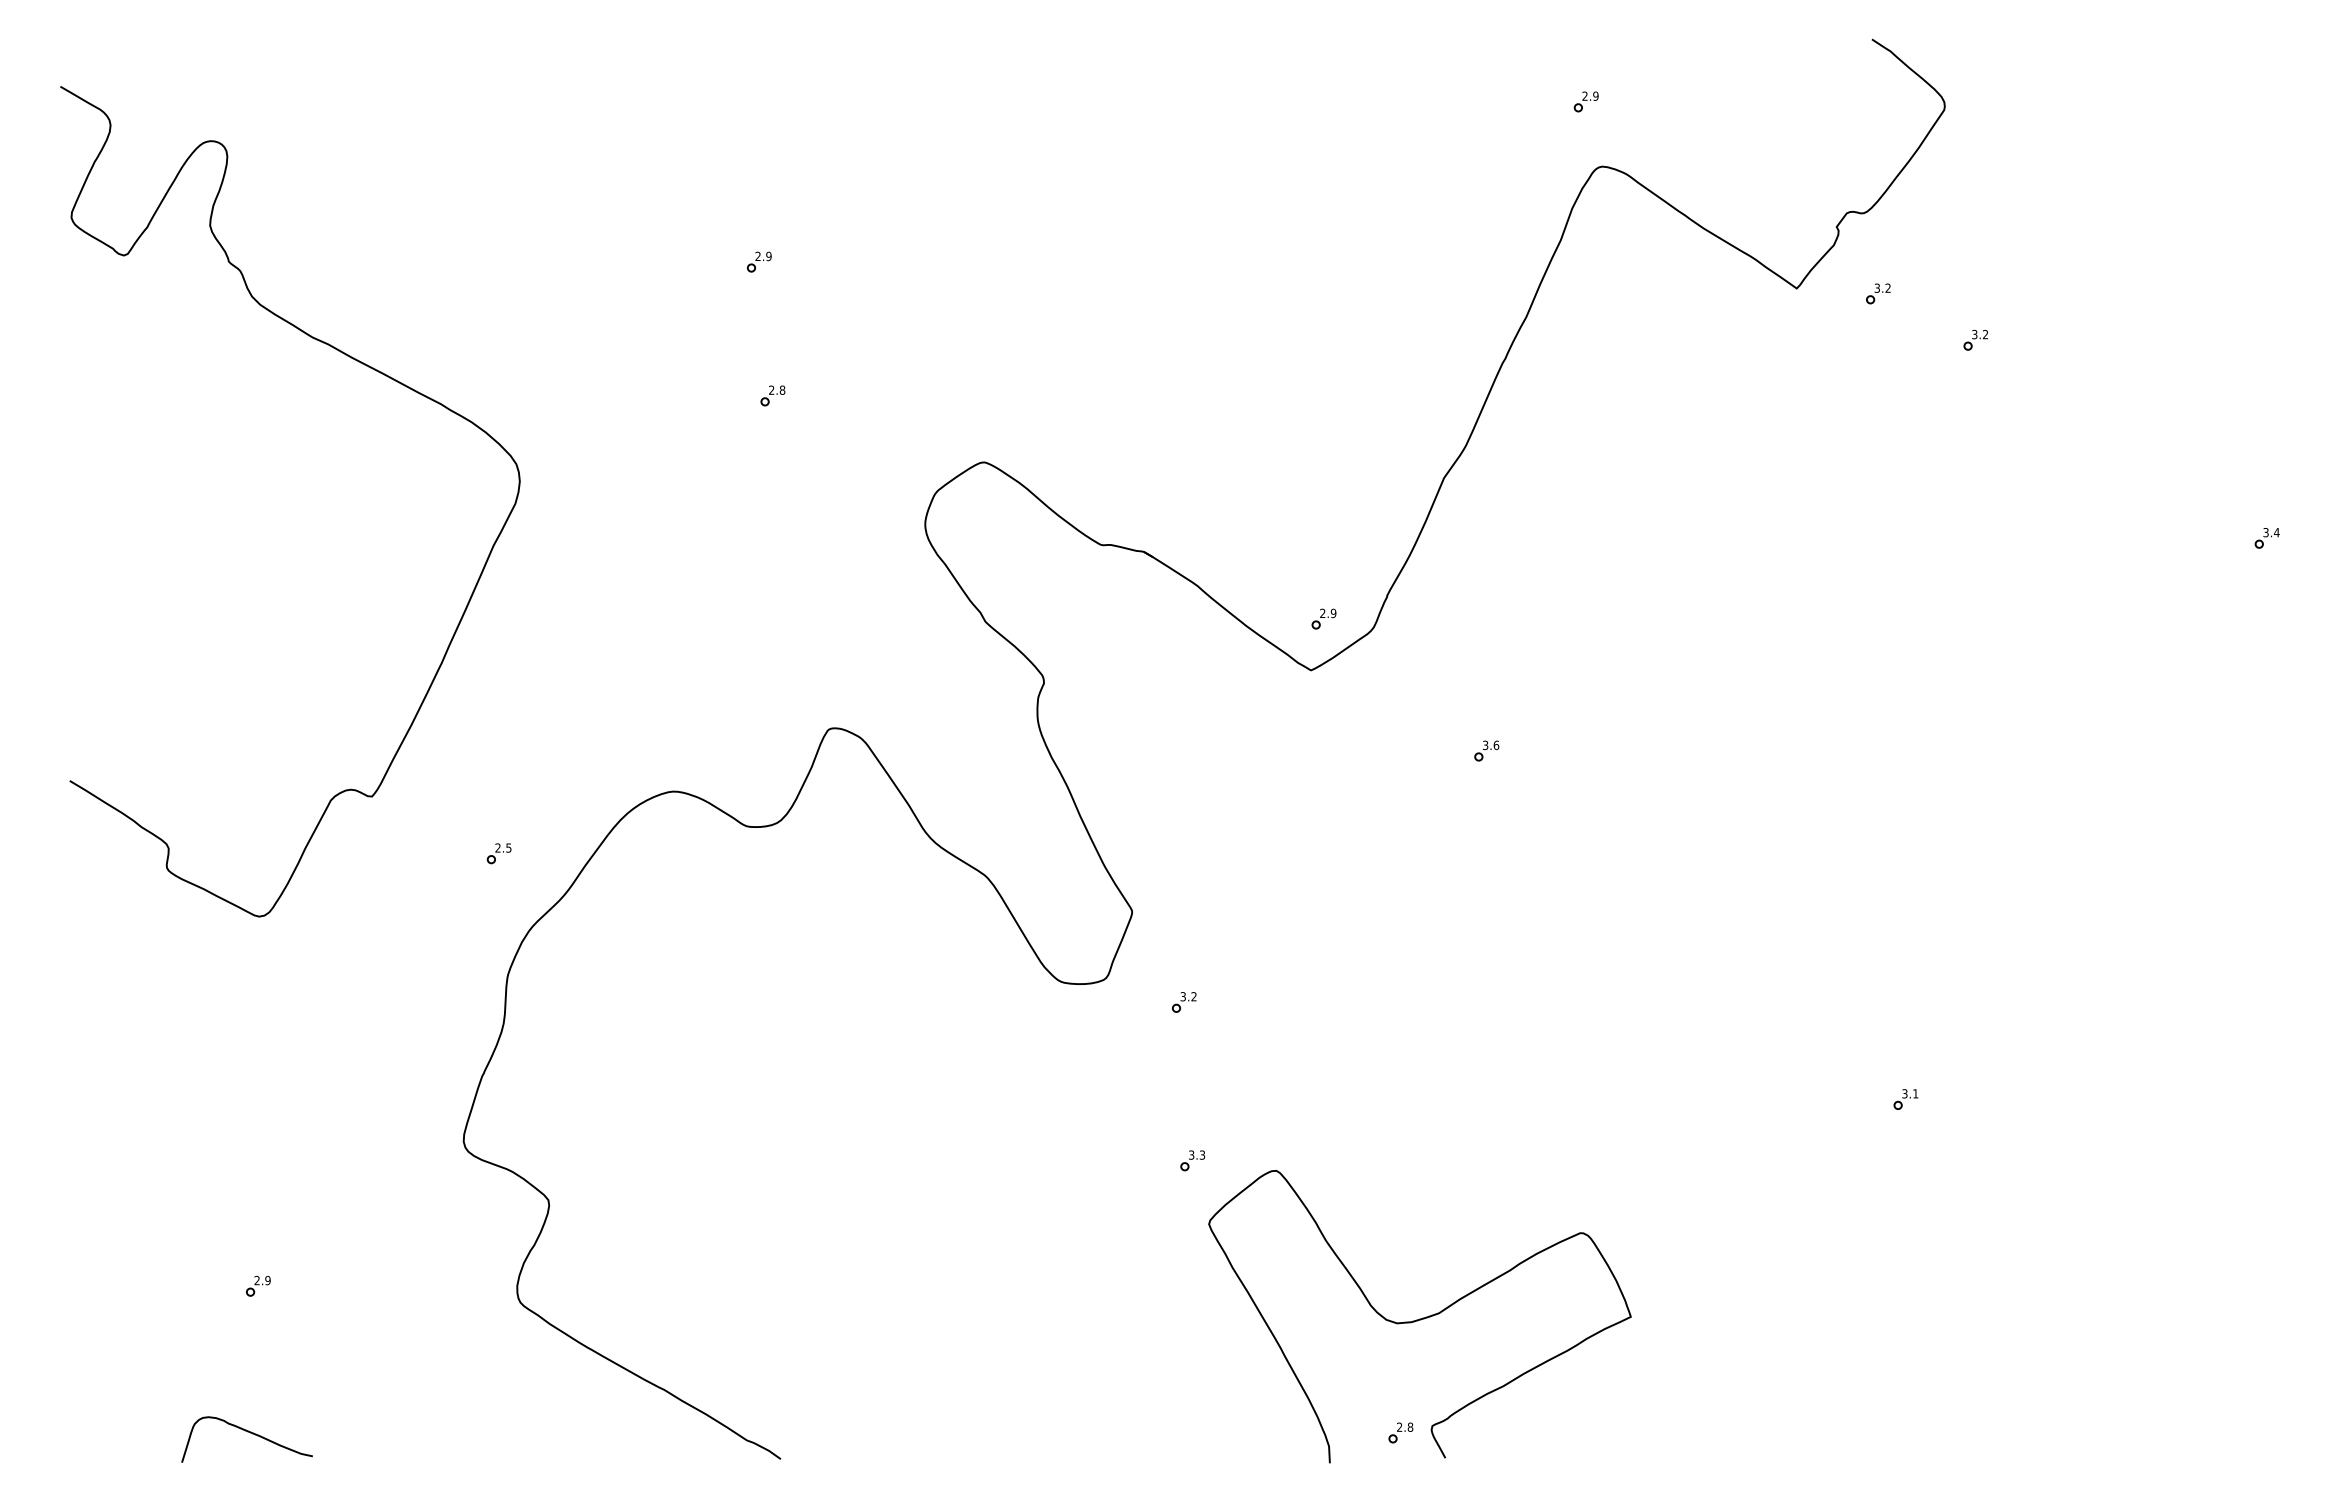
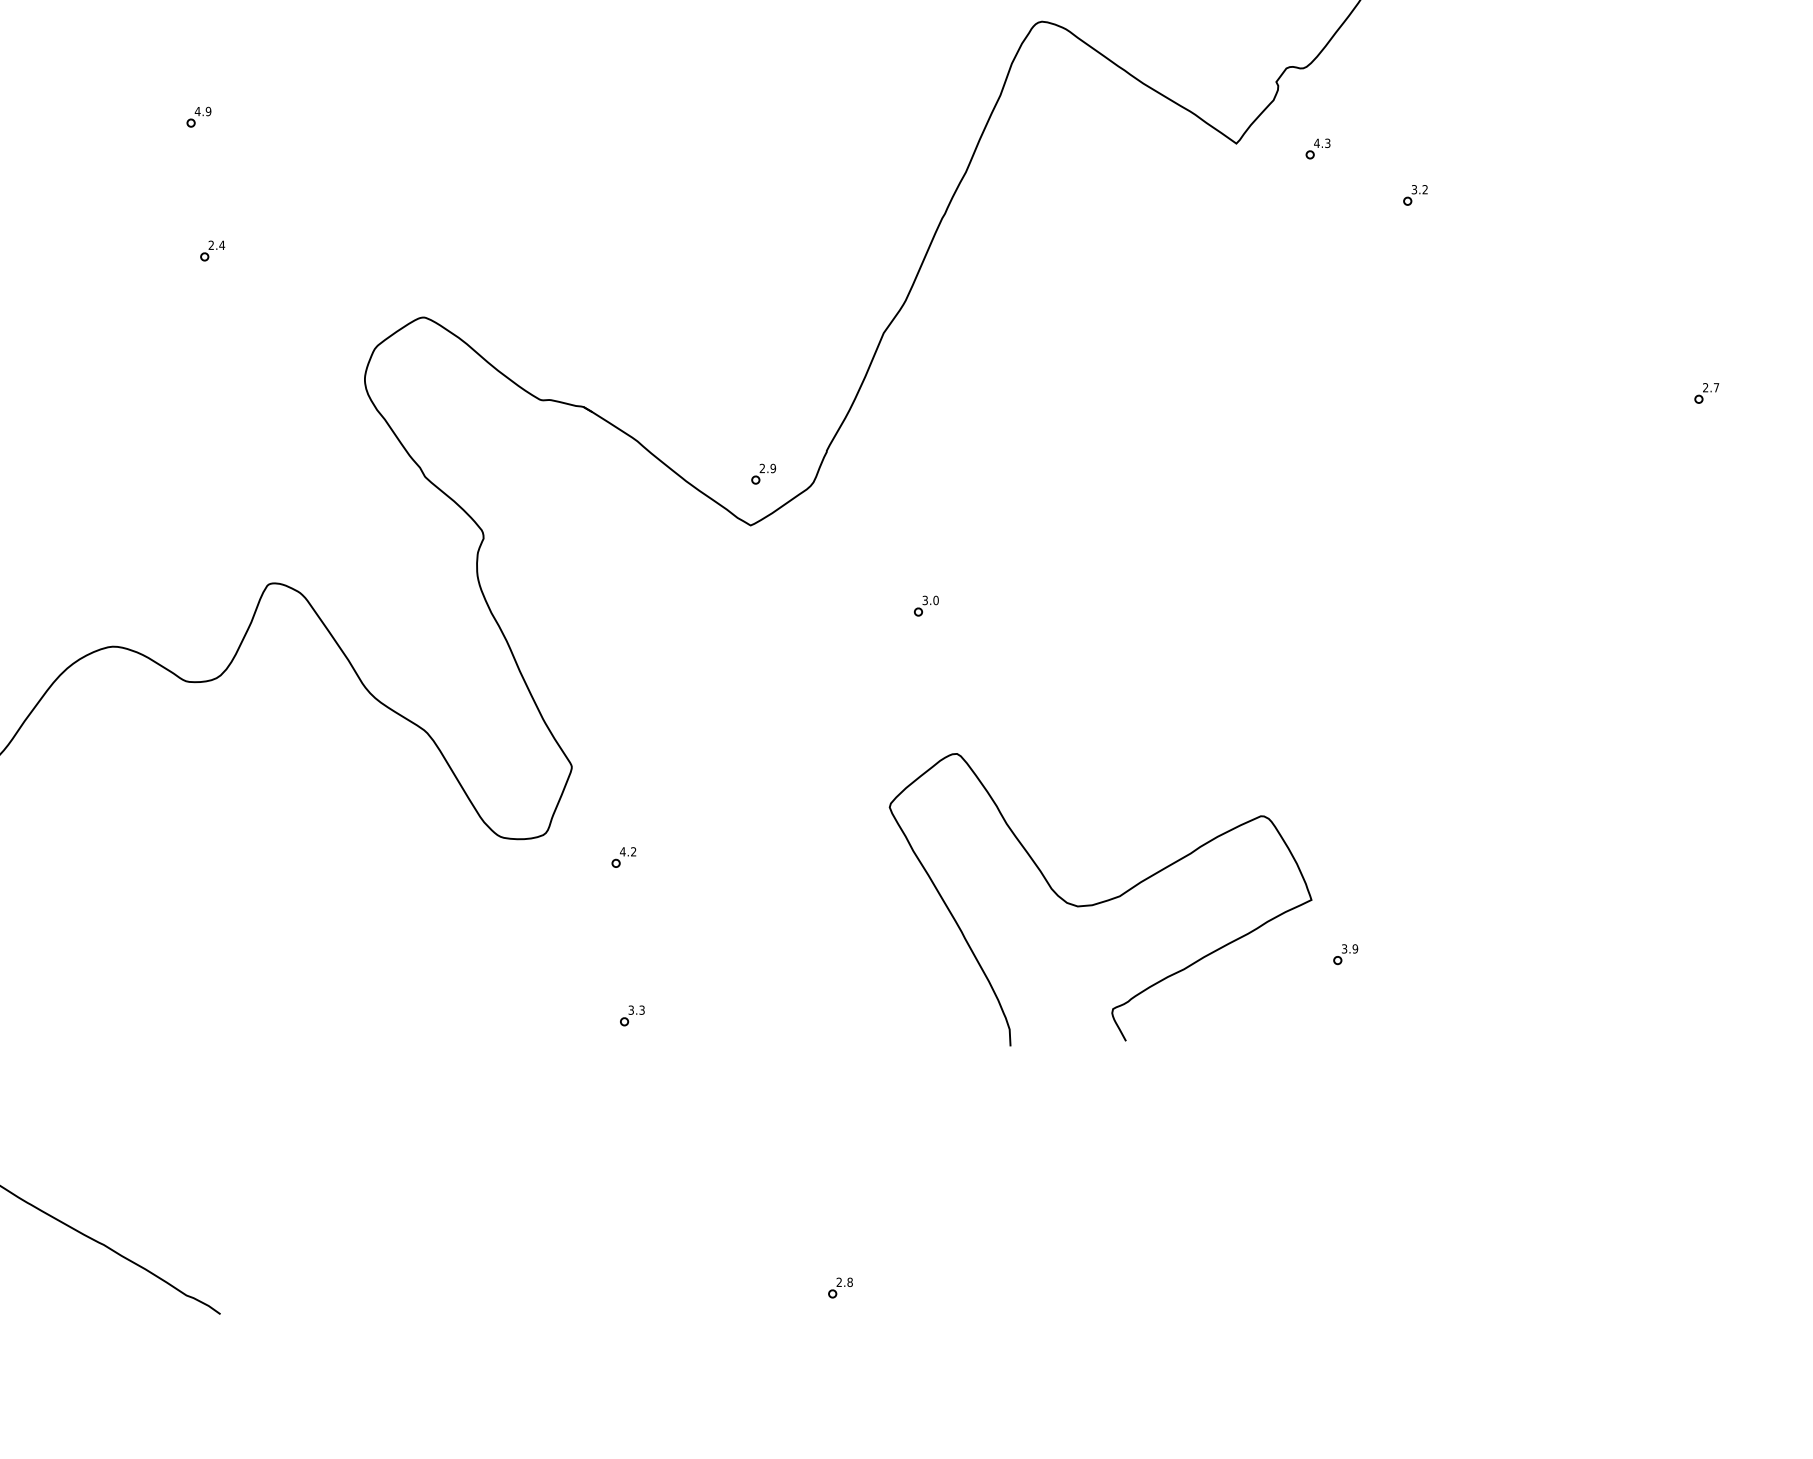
text: (758, 255) -> (198, 110), 2.9 -> 4.9
text: (1882, 287) -> (1322, 142), 3.2 -> 4.3
text: (782, 389) -> (222, 244), 2.8 -> 2.4
text: (2271, 532) -> (1711, 387), 3.4 -> 2.7
text: (1496, 744) -> (936, 599), 3.6 -> 3.0
text: (1183, 996) -> (623, 851), 3.2 -> 4.2
text: (1915, 1093) -> (1355, 948), 3.1 -> 3.9
curve: (1419, 1318) -> (1100, 901), moved

